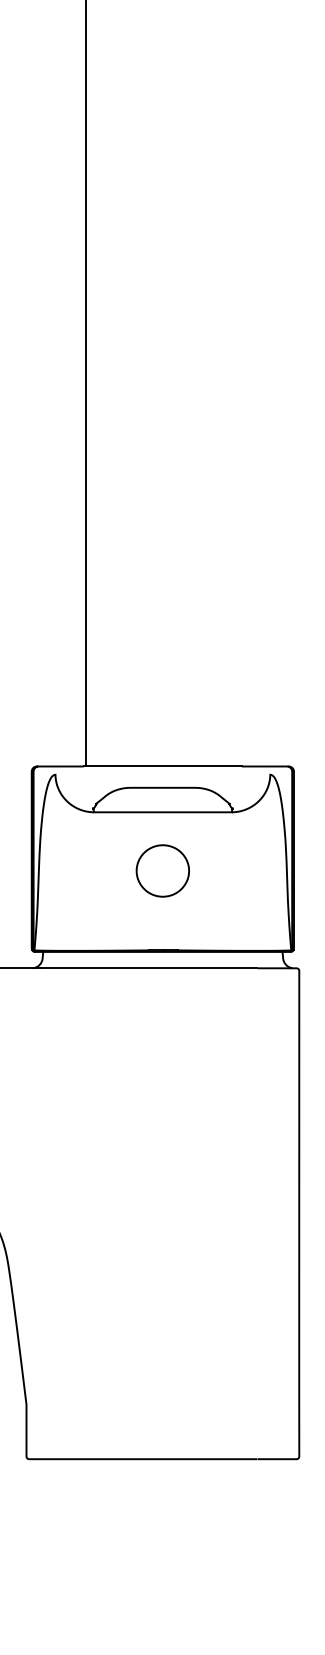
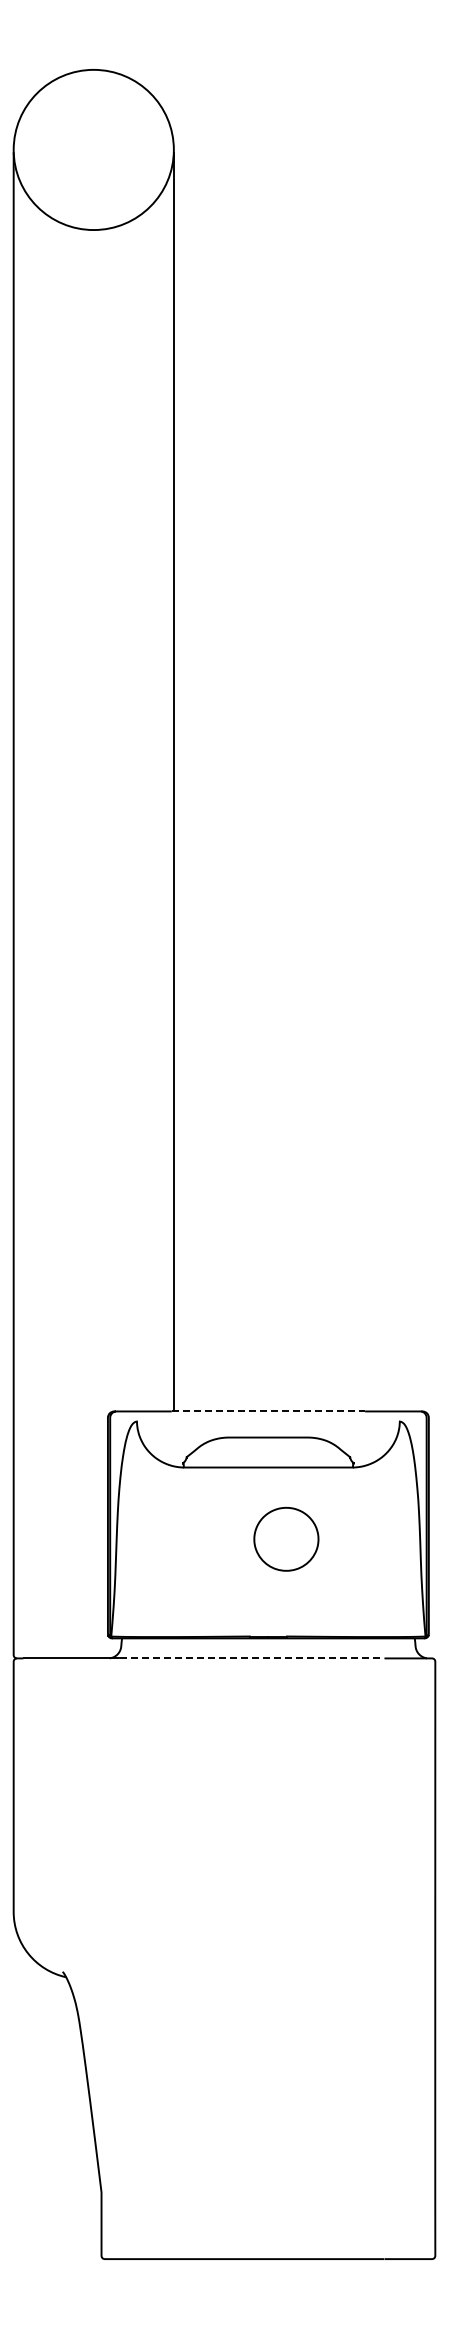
line: (162, 766) -> (268, 1411), solid -> dashed
part: (162, 870) -> (286, 1538), moved
line: (149, 968) -> (252, 1658), solid -> dashed

